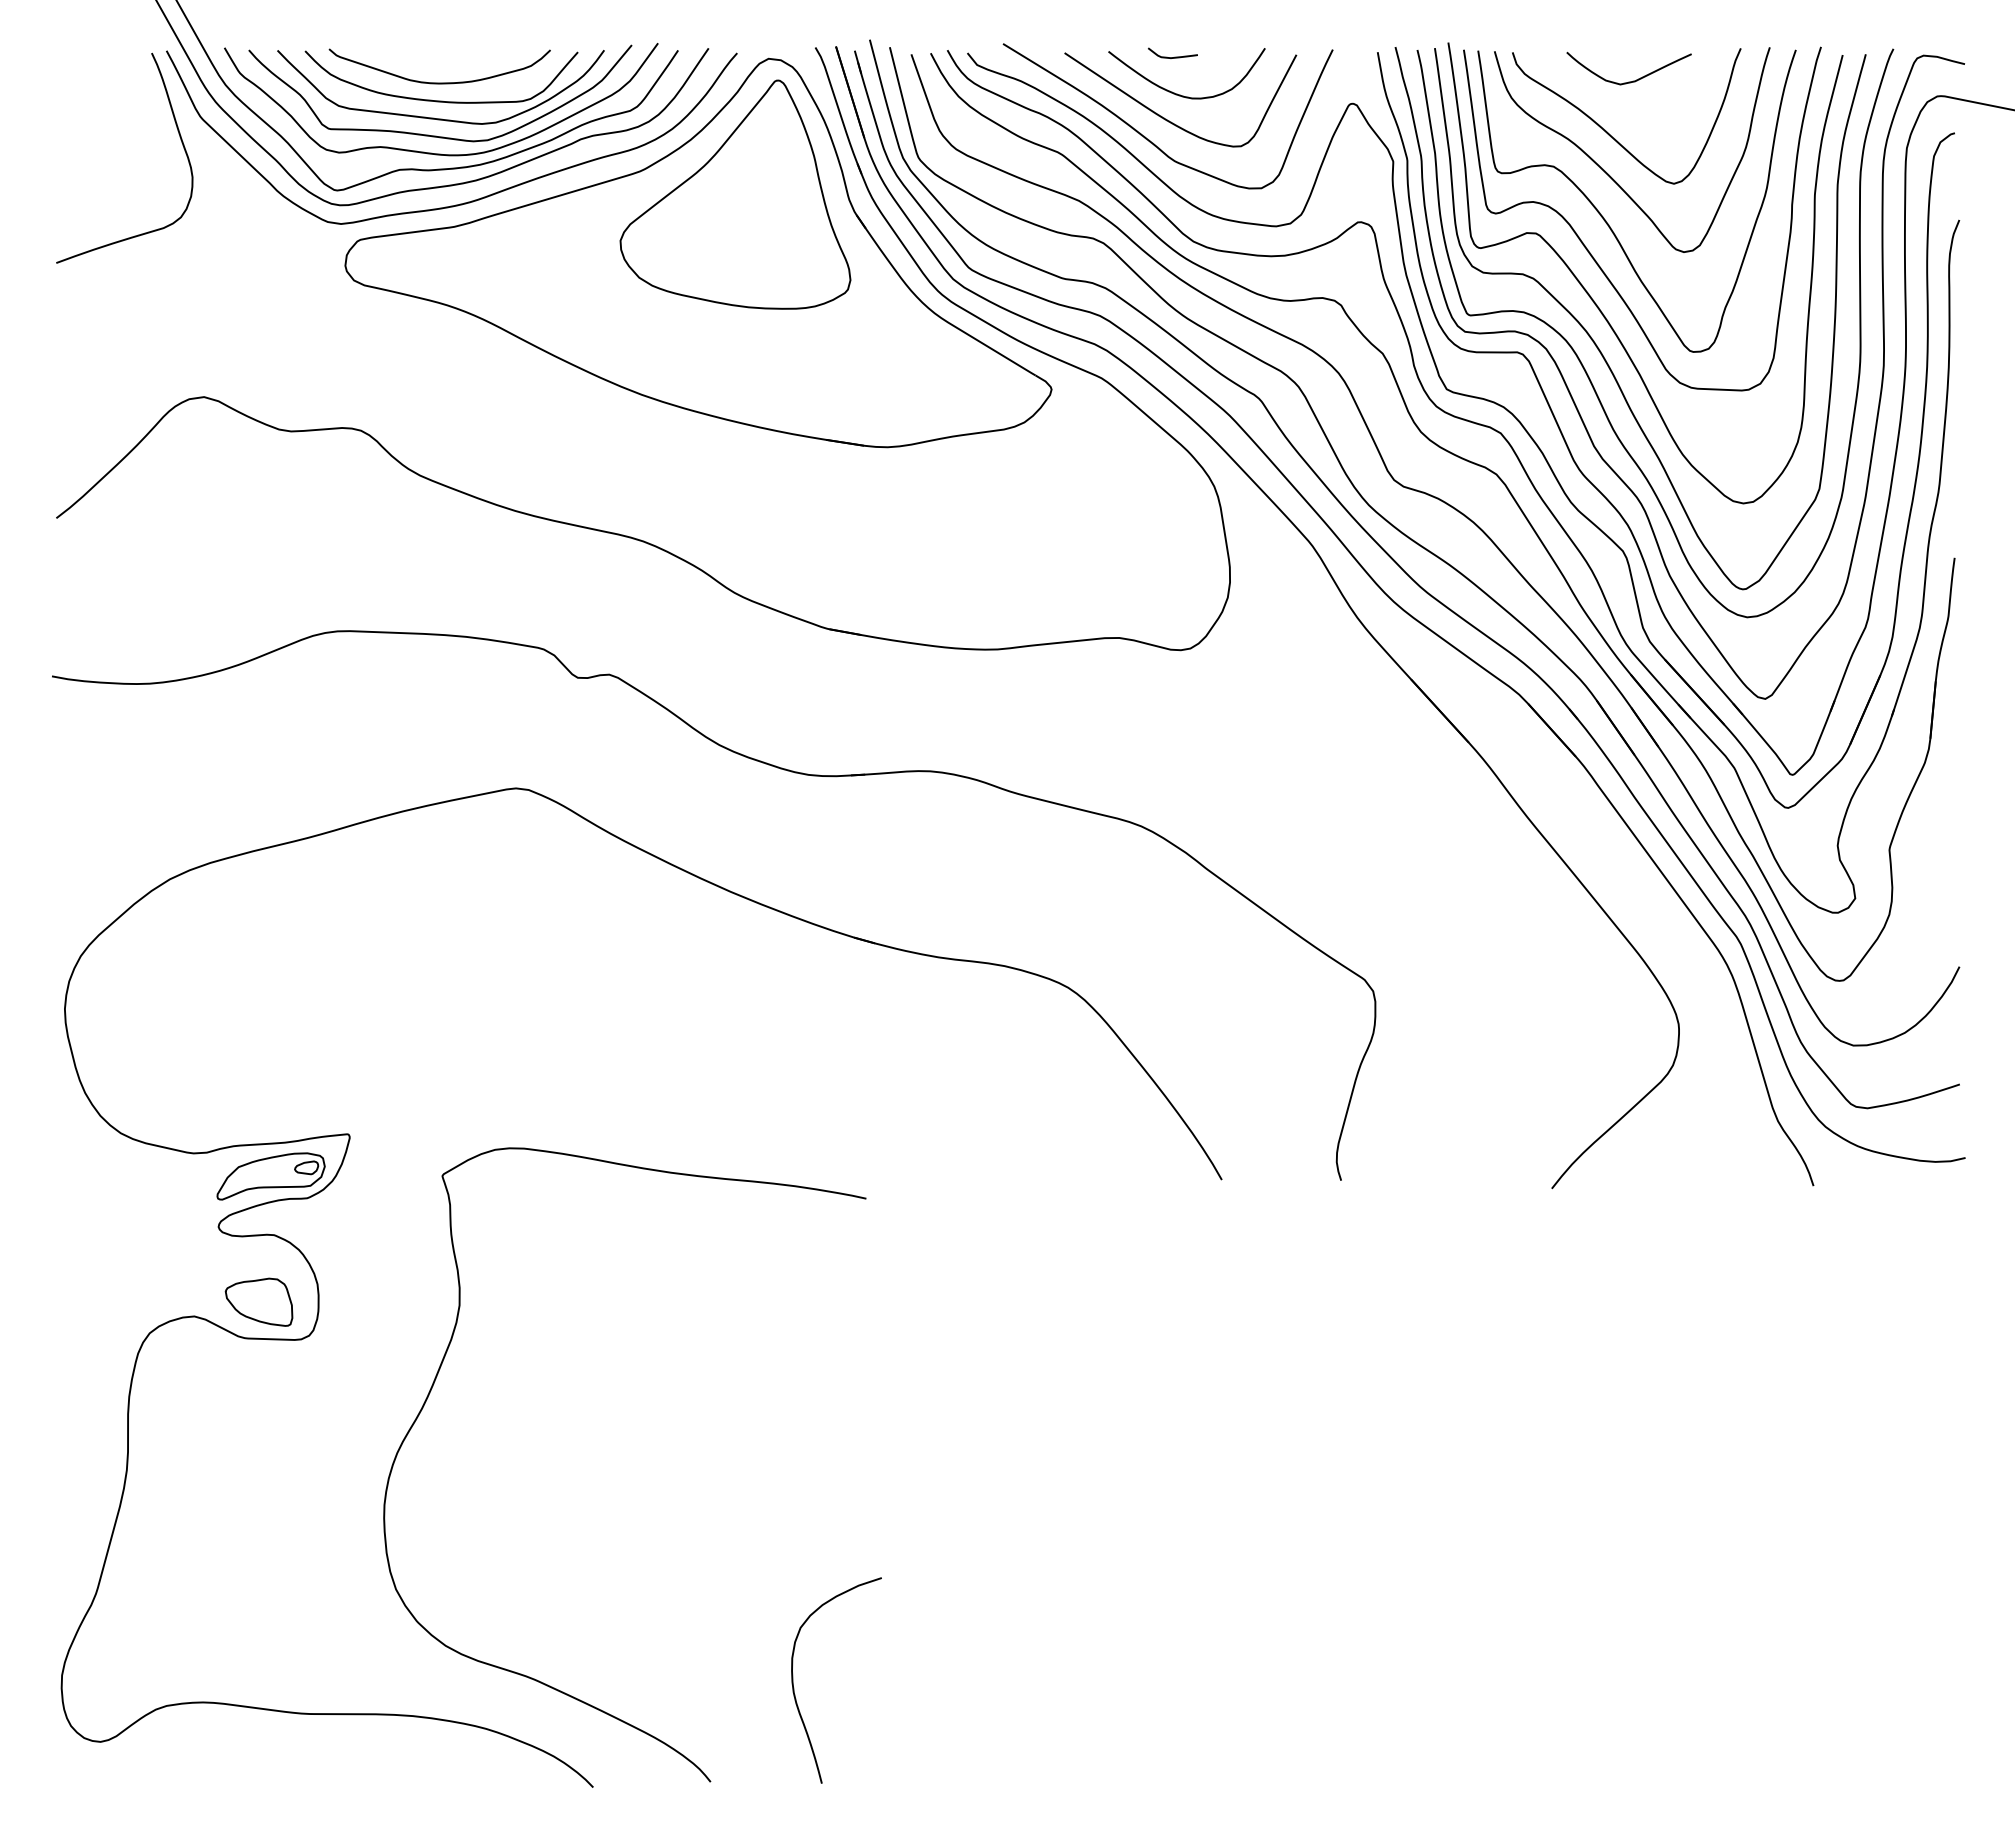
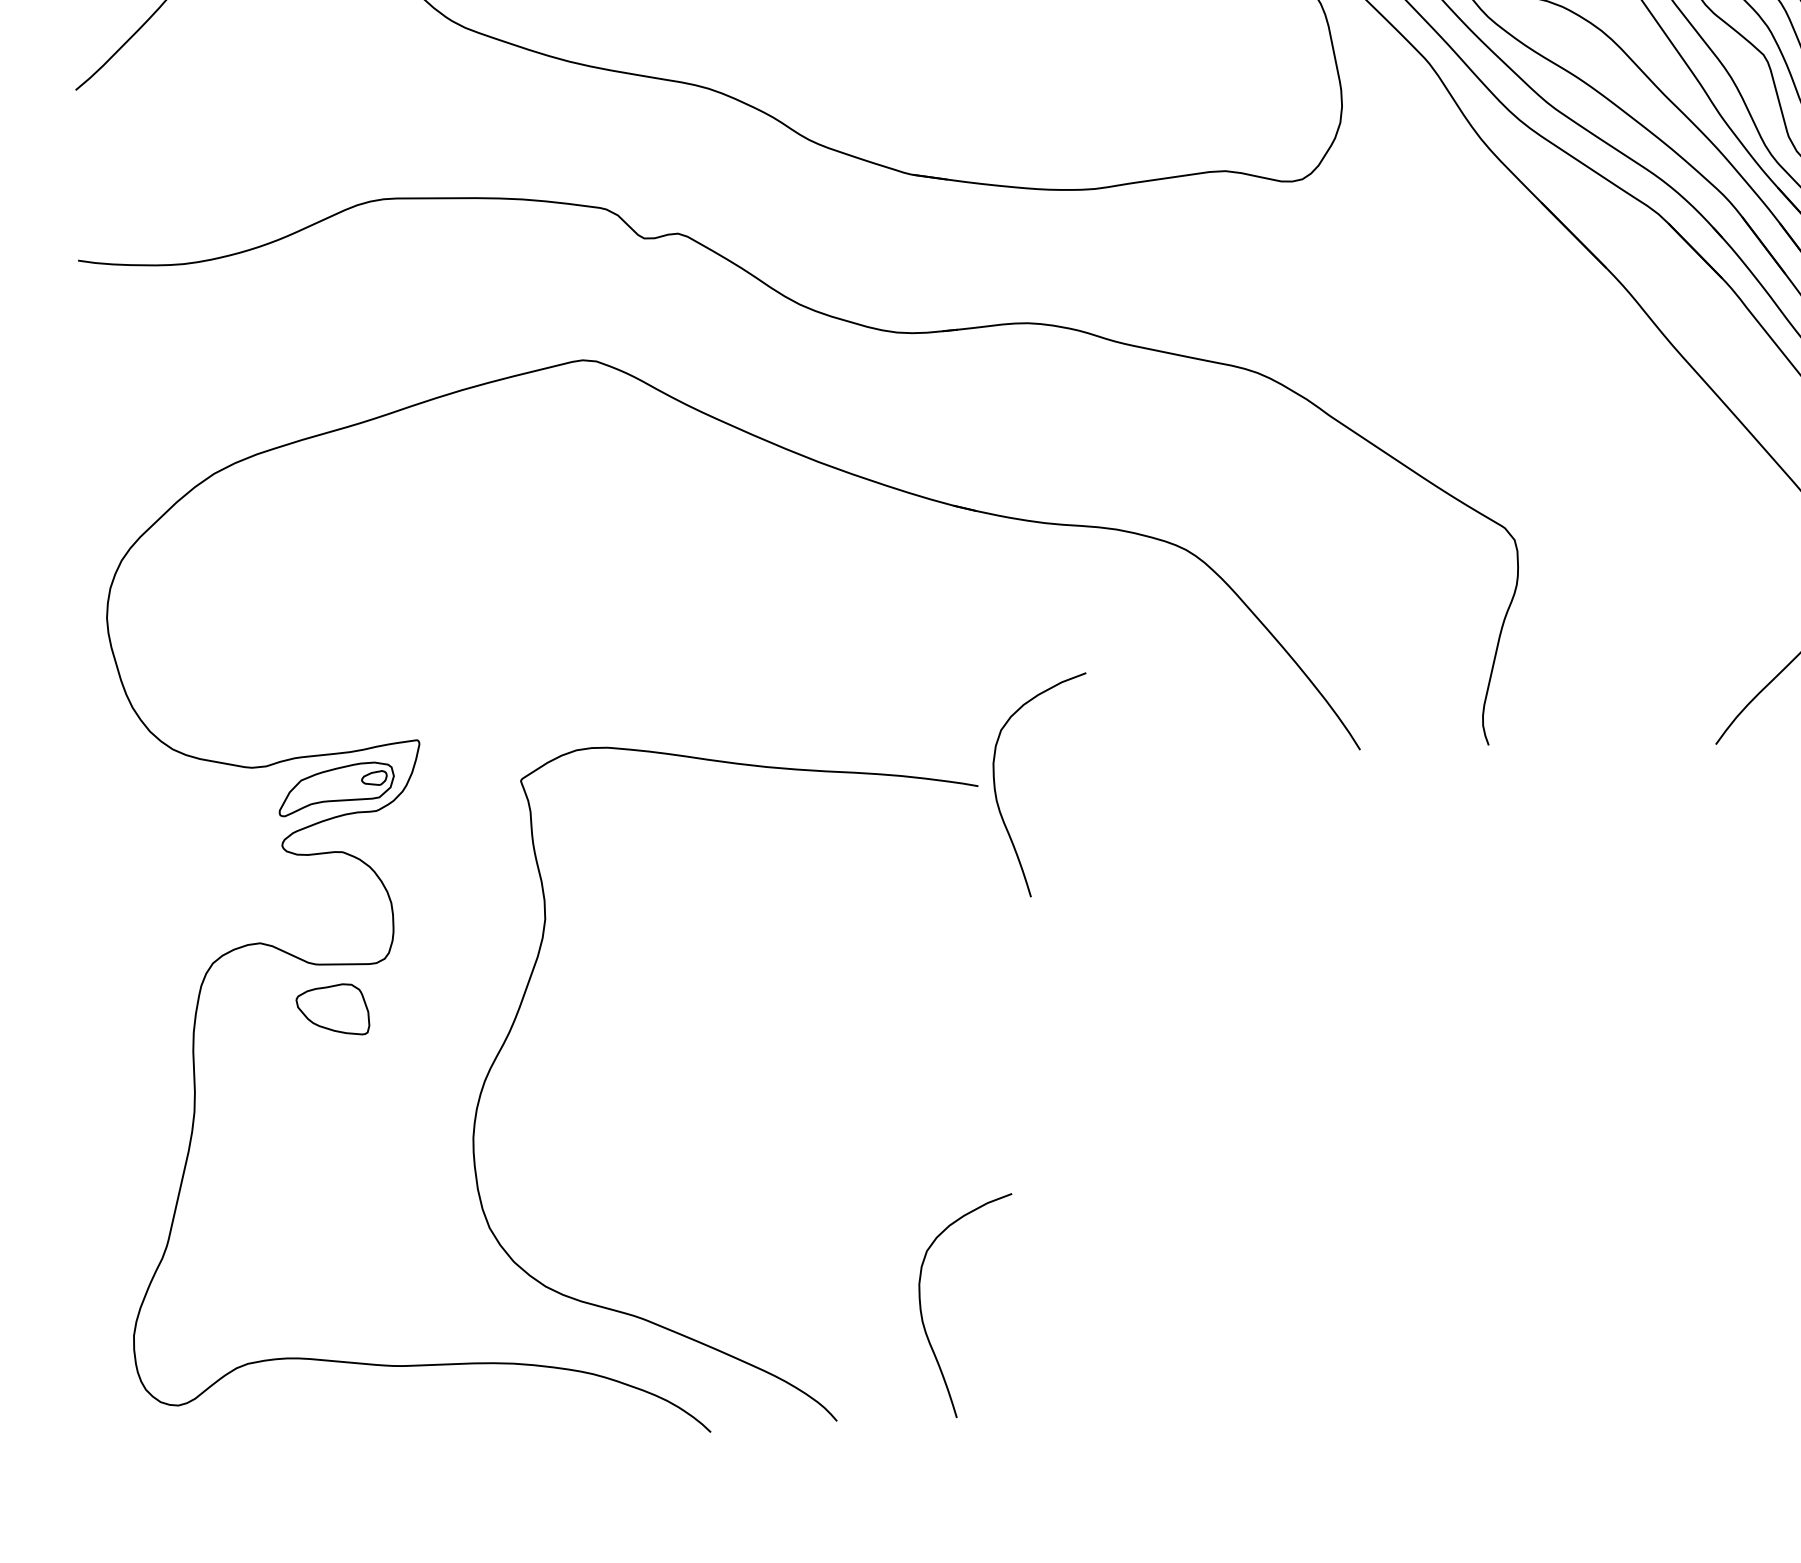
curve: (883, 1208) -> (997, 795), added
part: (258, 1301) -> (332, 1009), moved

